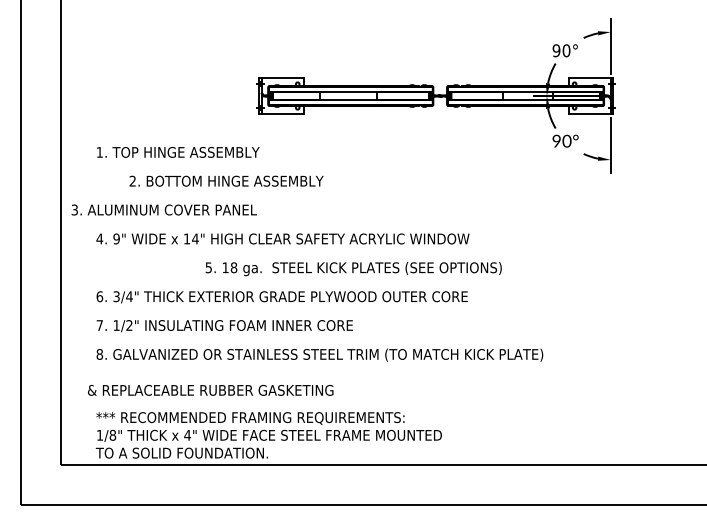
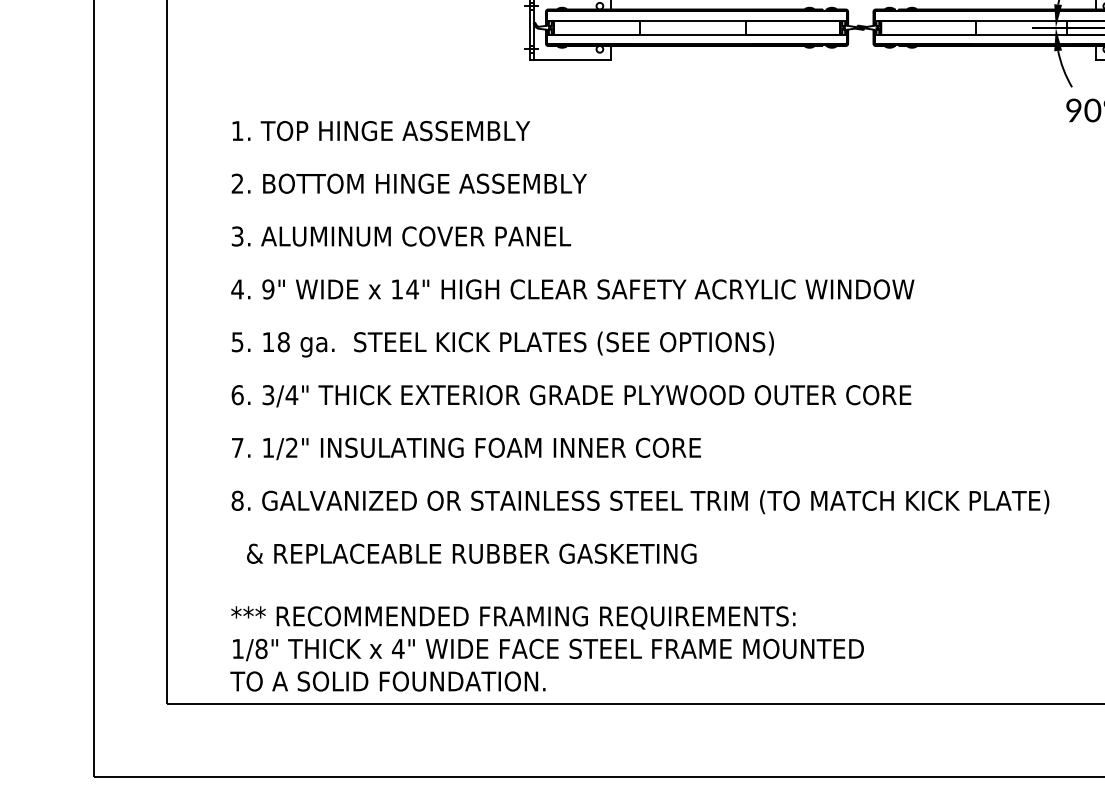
text: (226, 180) -> (409, 182), moved
text: (163, 209) -> (399, 235), moved
text: (353, 269) -> (502, 345), moved
text: (210, 389) -> (471, 552), moved

